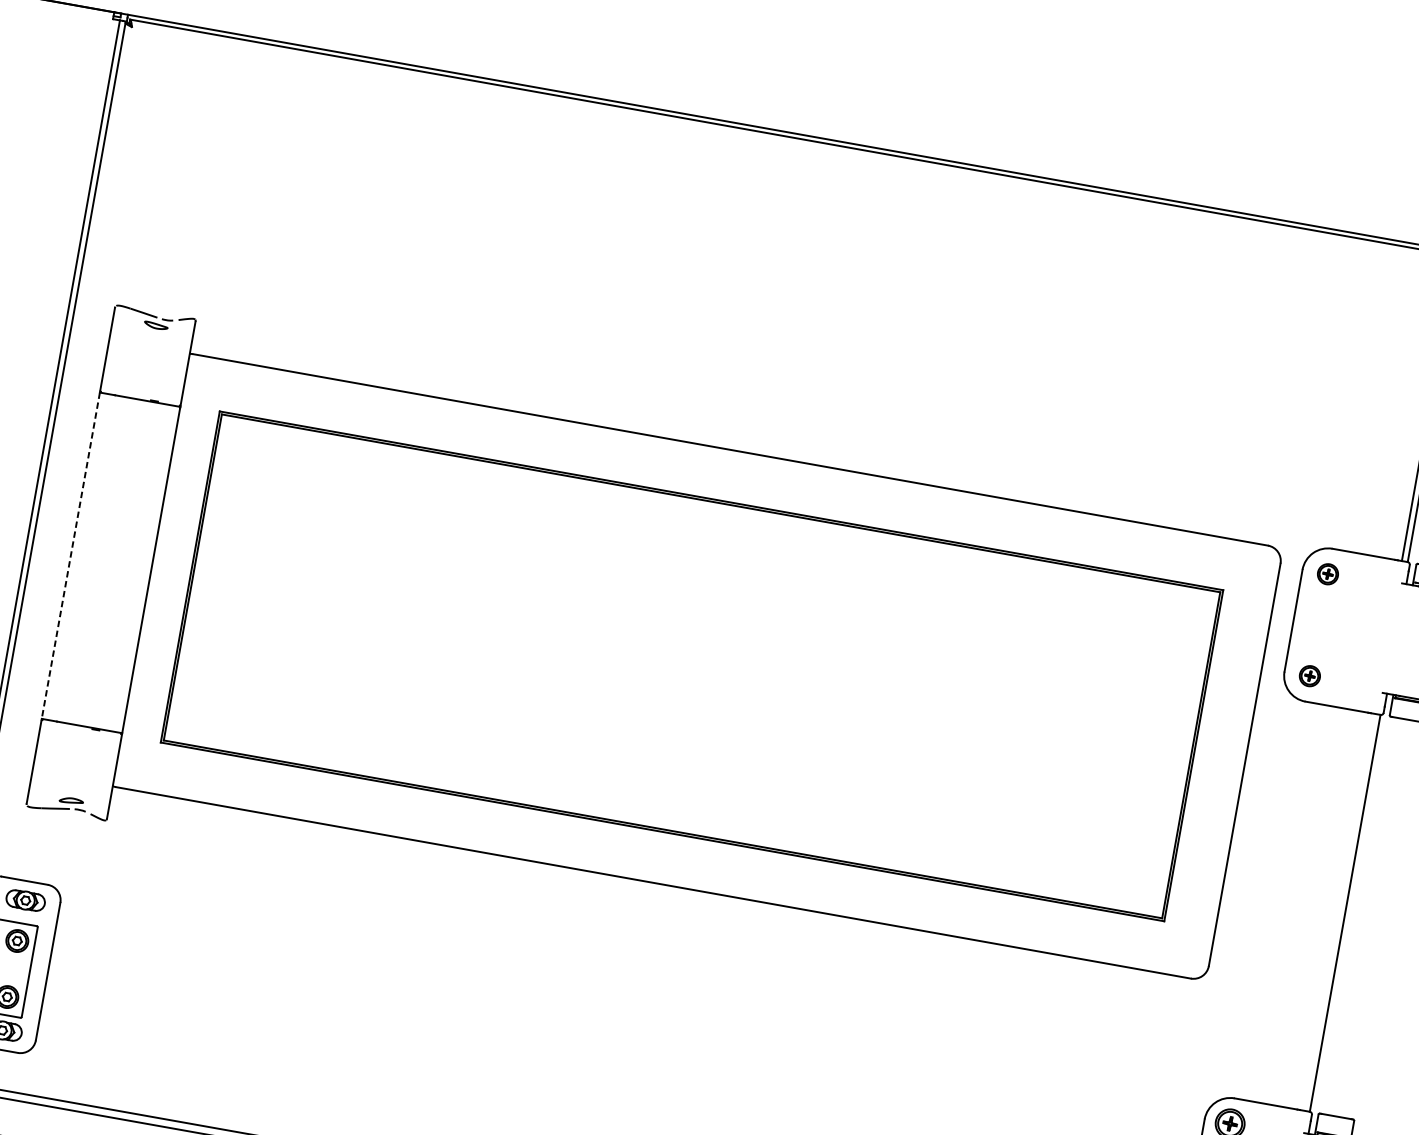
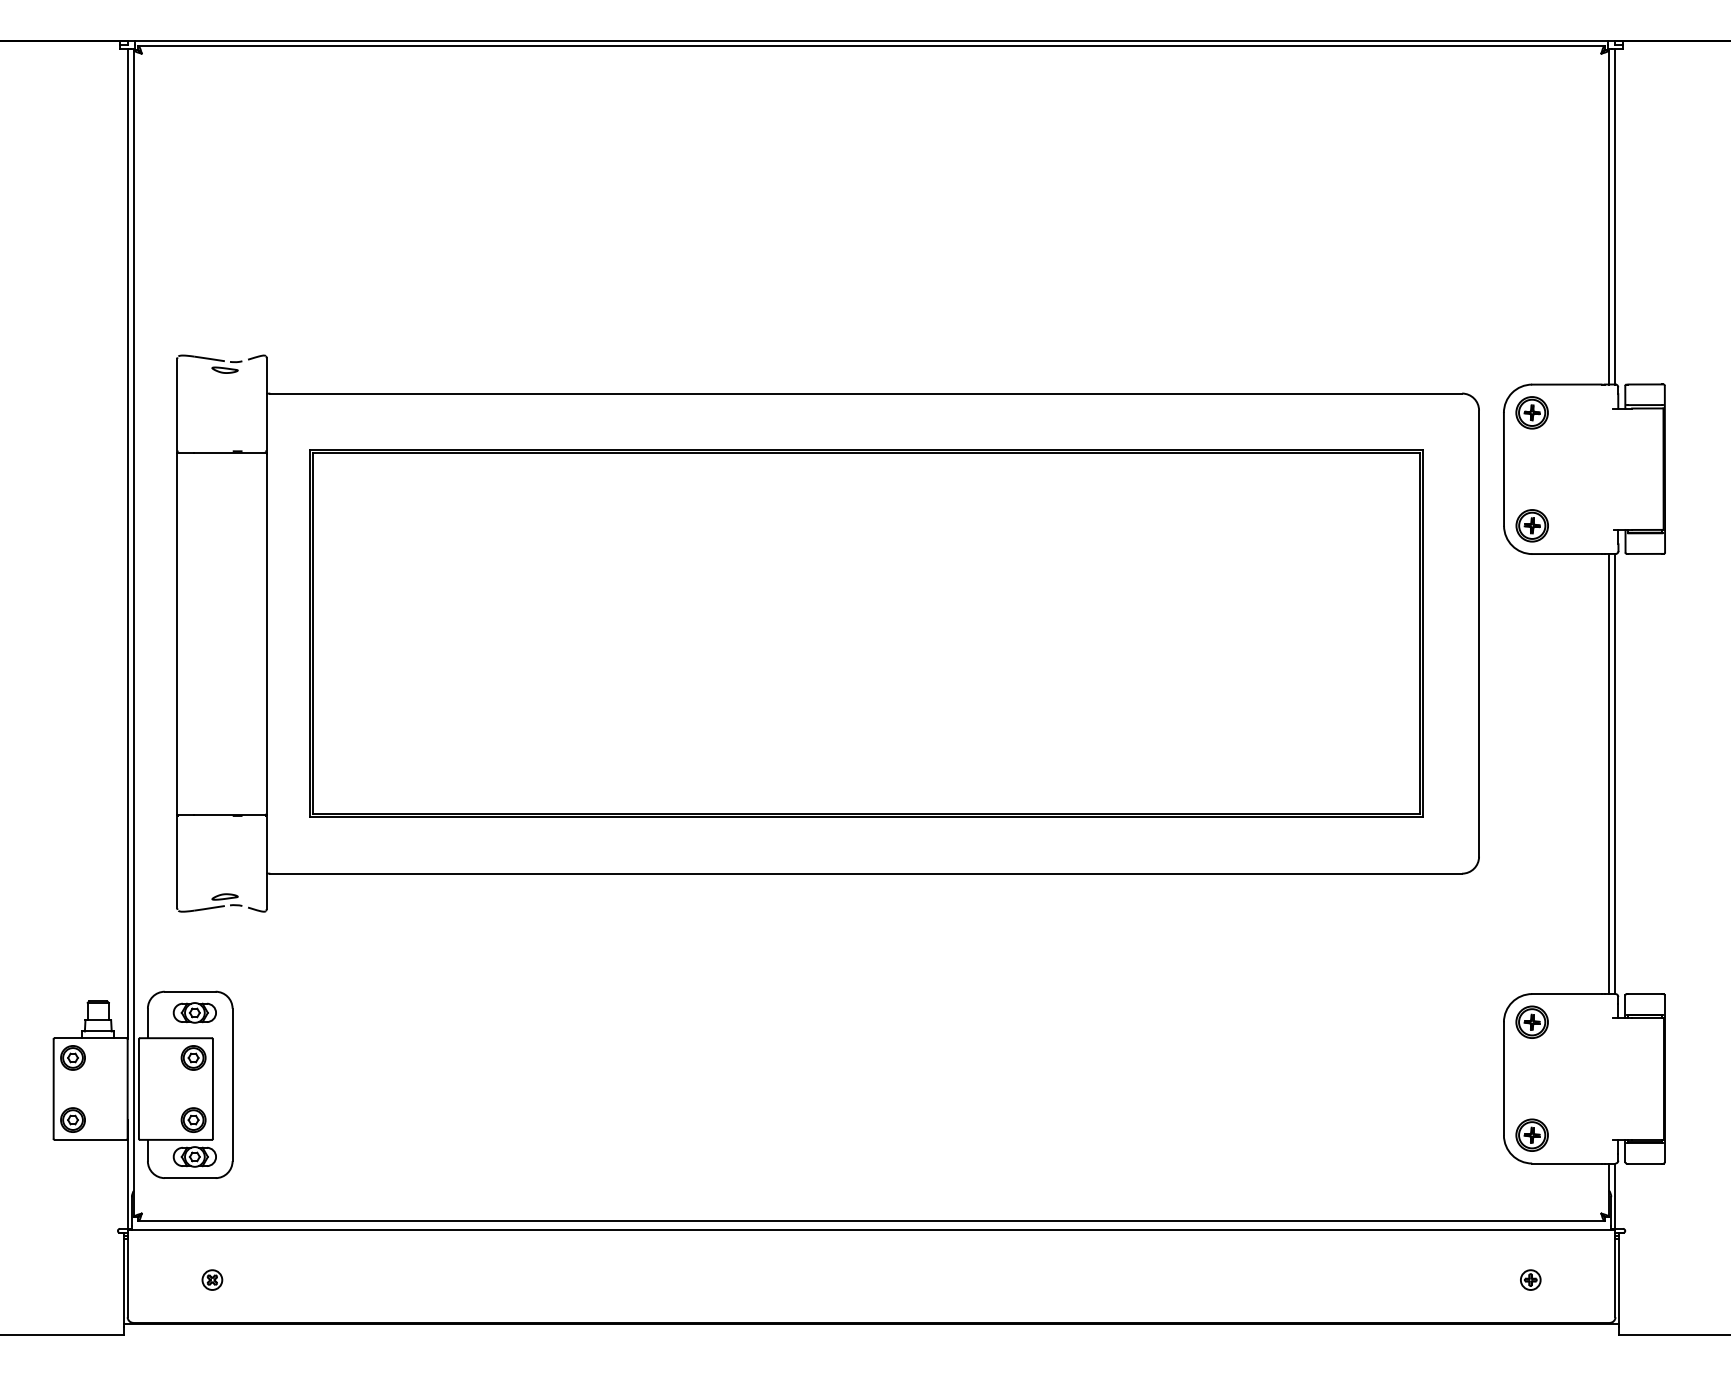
line: (70, 555) -> (177, 633), dashed -> solid
part: (1327, 573) -> (1531, 412), size x1.43
part: (1309, 675) -> (1531, 525), size x1.43
line: (1338, 911) -> (1608, 773), added

